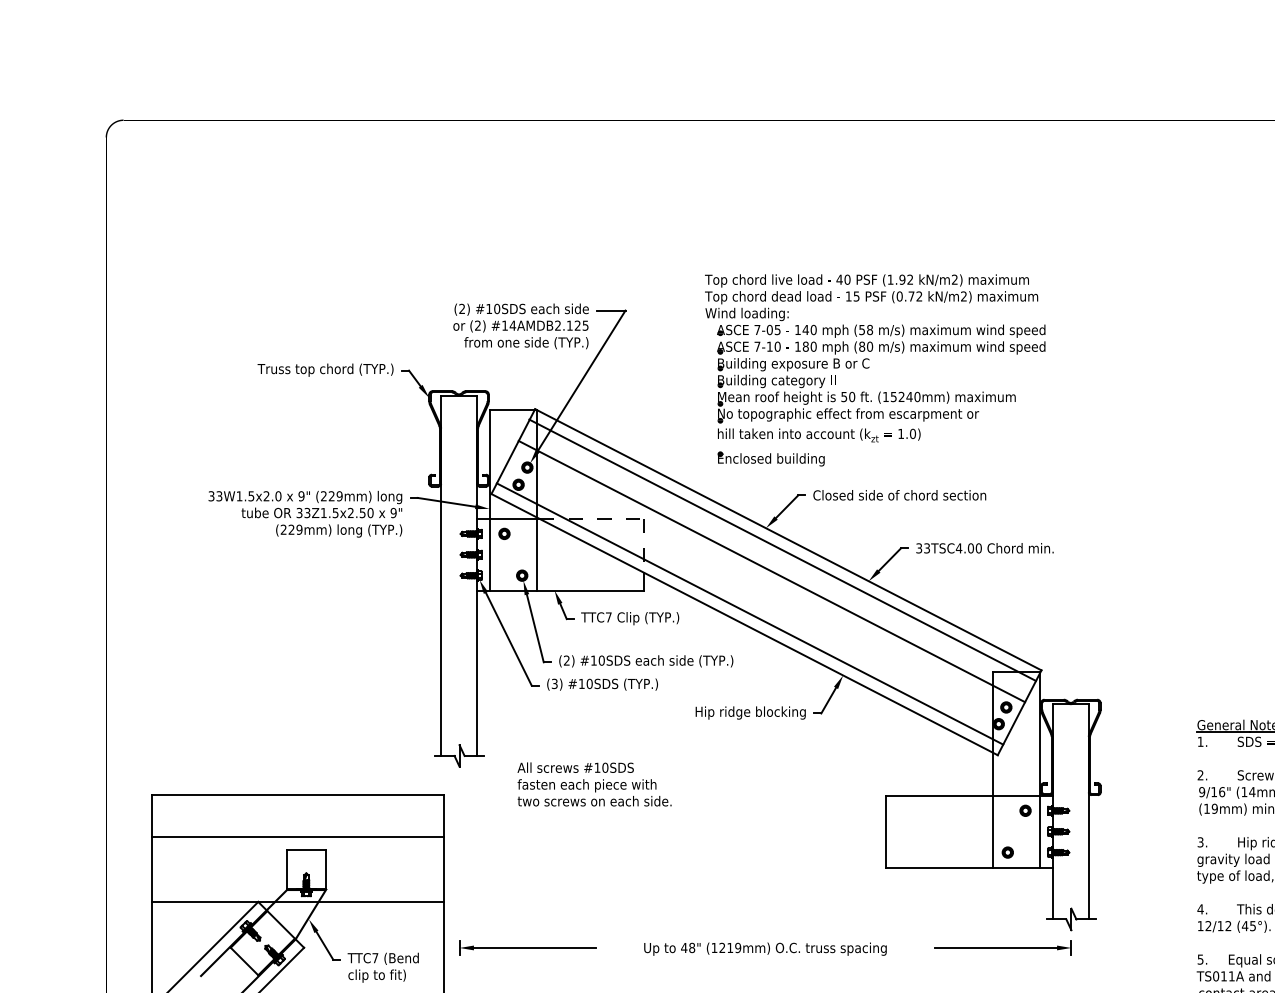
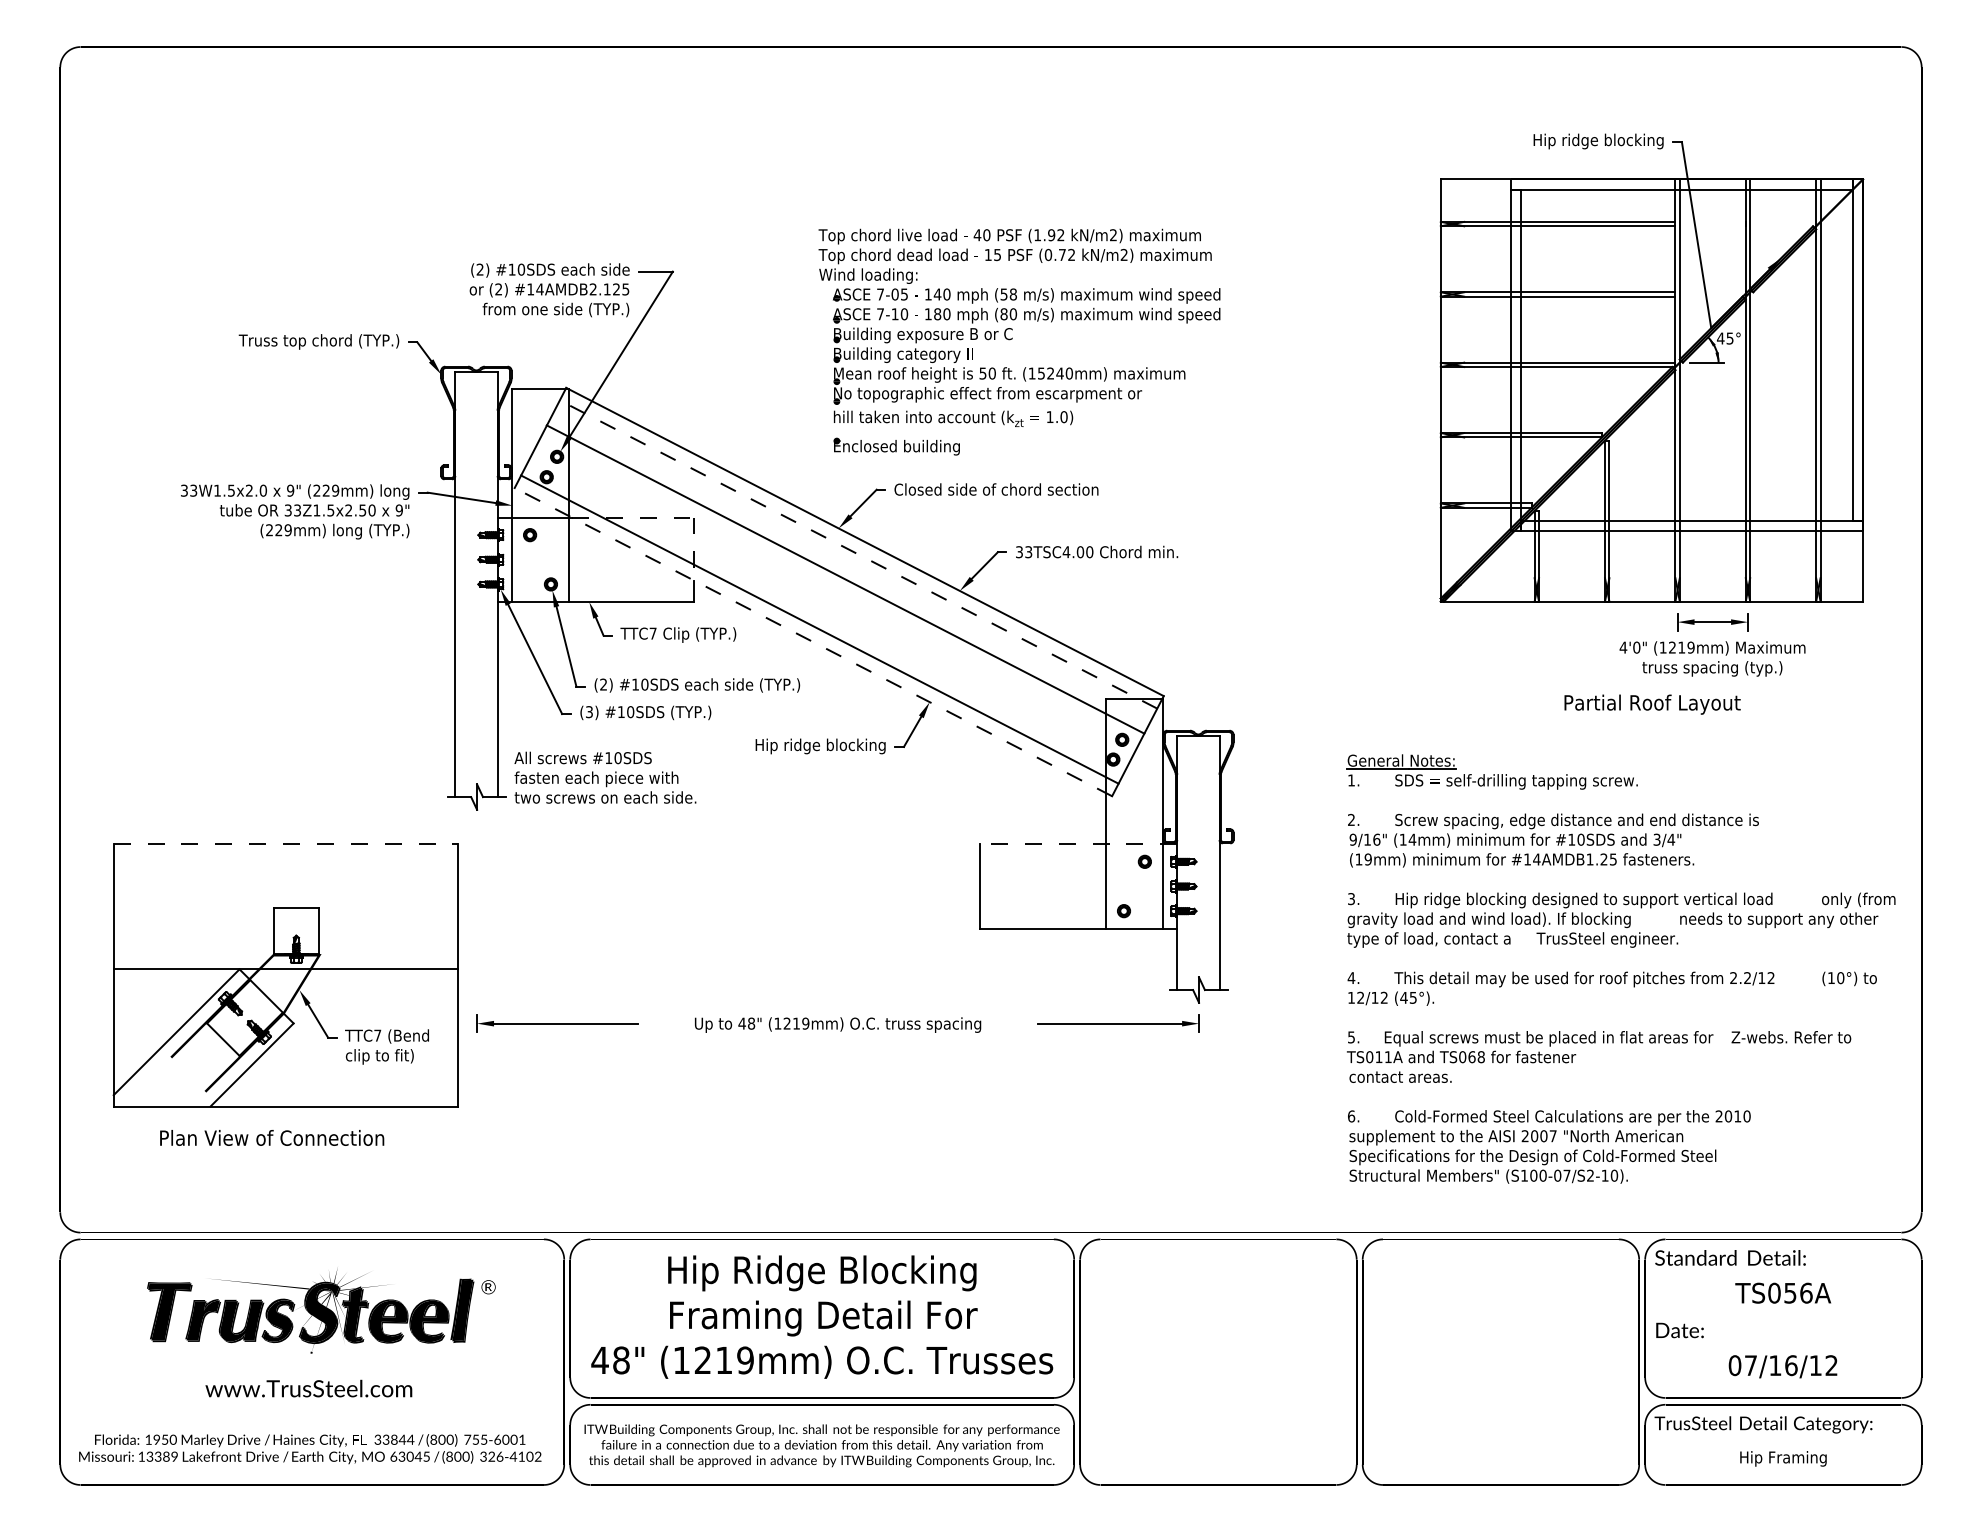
text: (875, 369) -> (1019, 341), moved
line: (781, 550) -> (857, 554), solid -> dashed
line: (743, 624) -> (812, 641), solid -> dashed
text: (594, 784) -> (605, 777), moved
line: (298, 795) -> (286, 843), solid -> dashed
line: (969, 796) -> (1078, 844), solid -> dashed
line: (297, 836) -> (285, 892), removed

